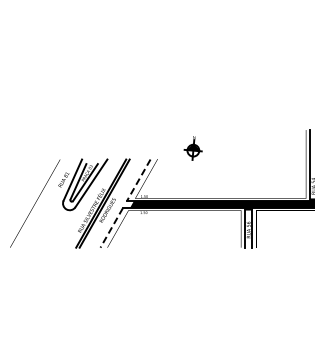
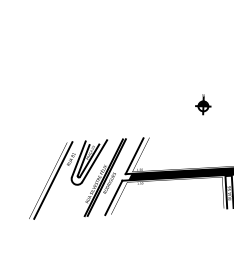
part: (192, 148) -> (202, 104), moved
line: (138, 180) -> (134, 156), dashed -> solid
line: (41, 203) -> (53, 180), added
line: (111, 227) -> (113, 197), dashed -> solid

